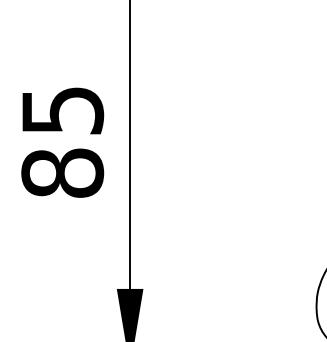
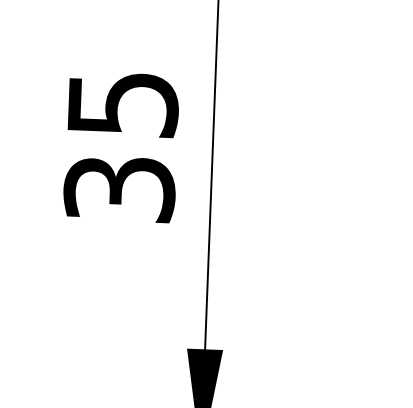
text: (62, 172) -> (119, 188), 85 -> 35

